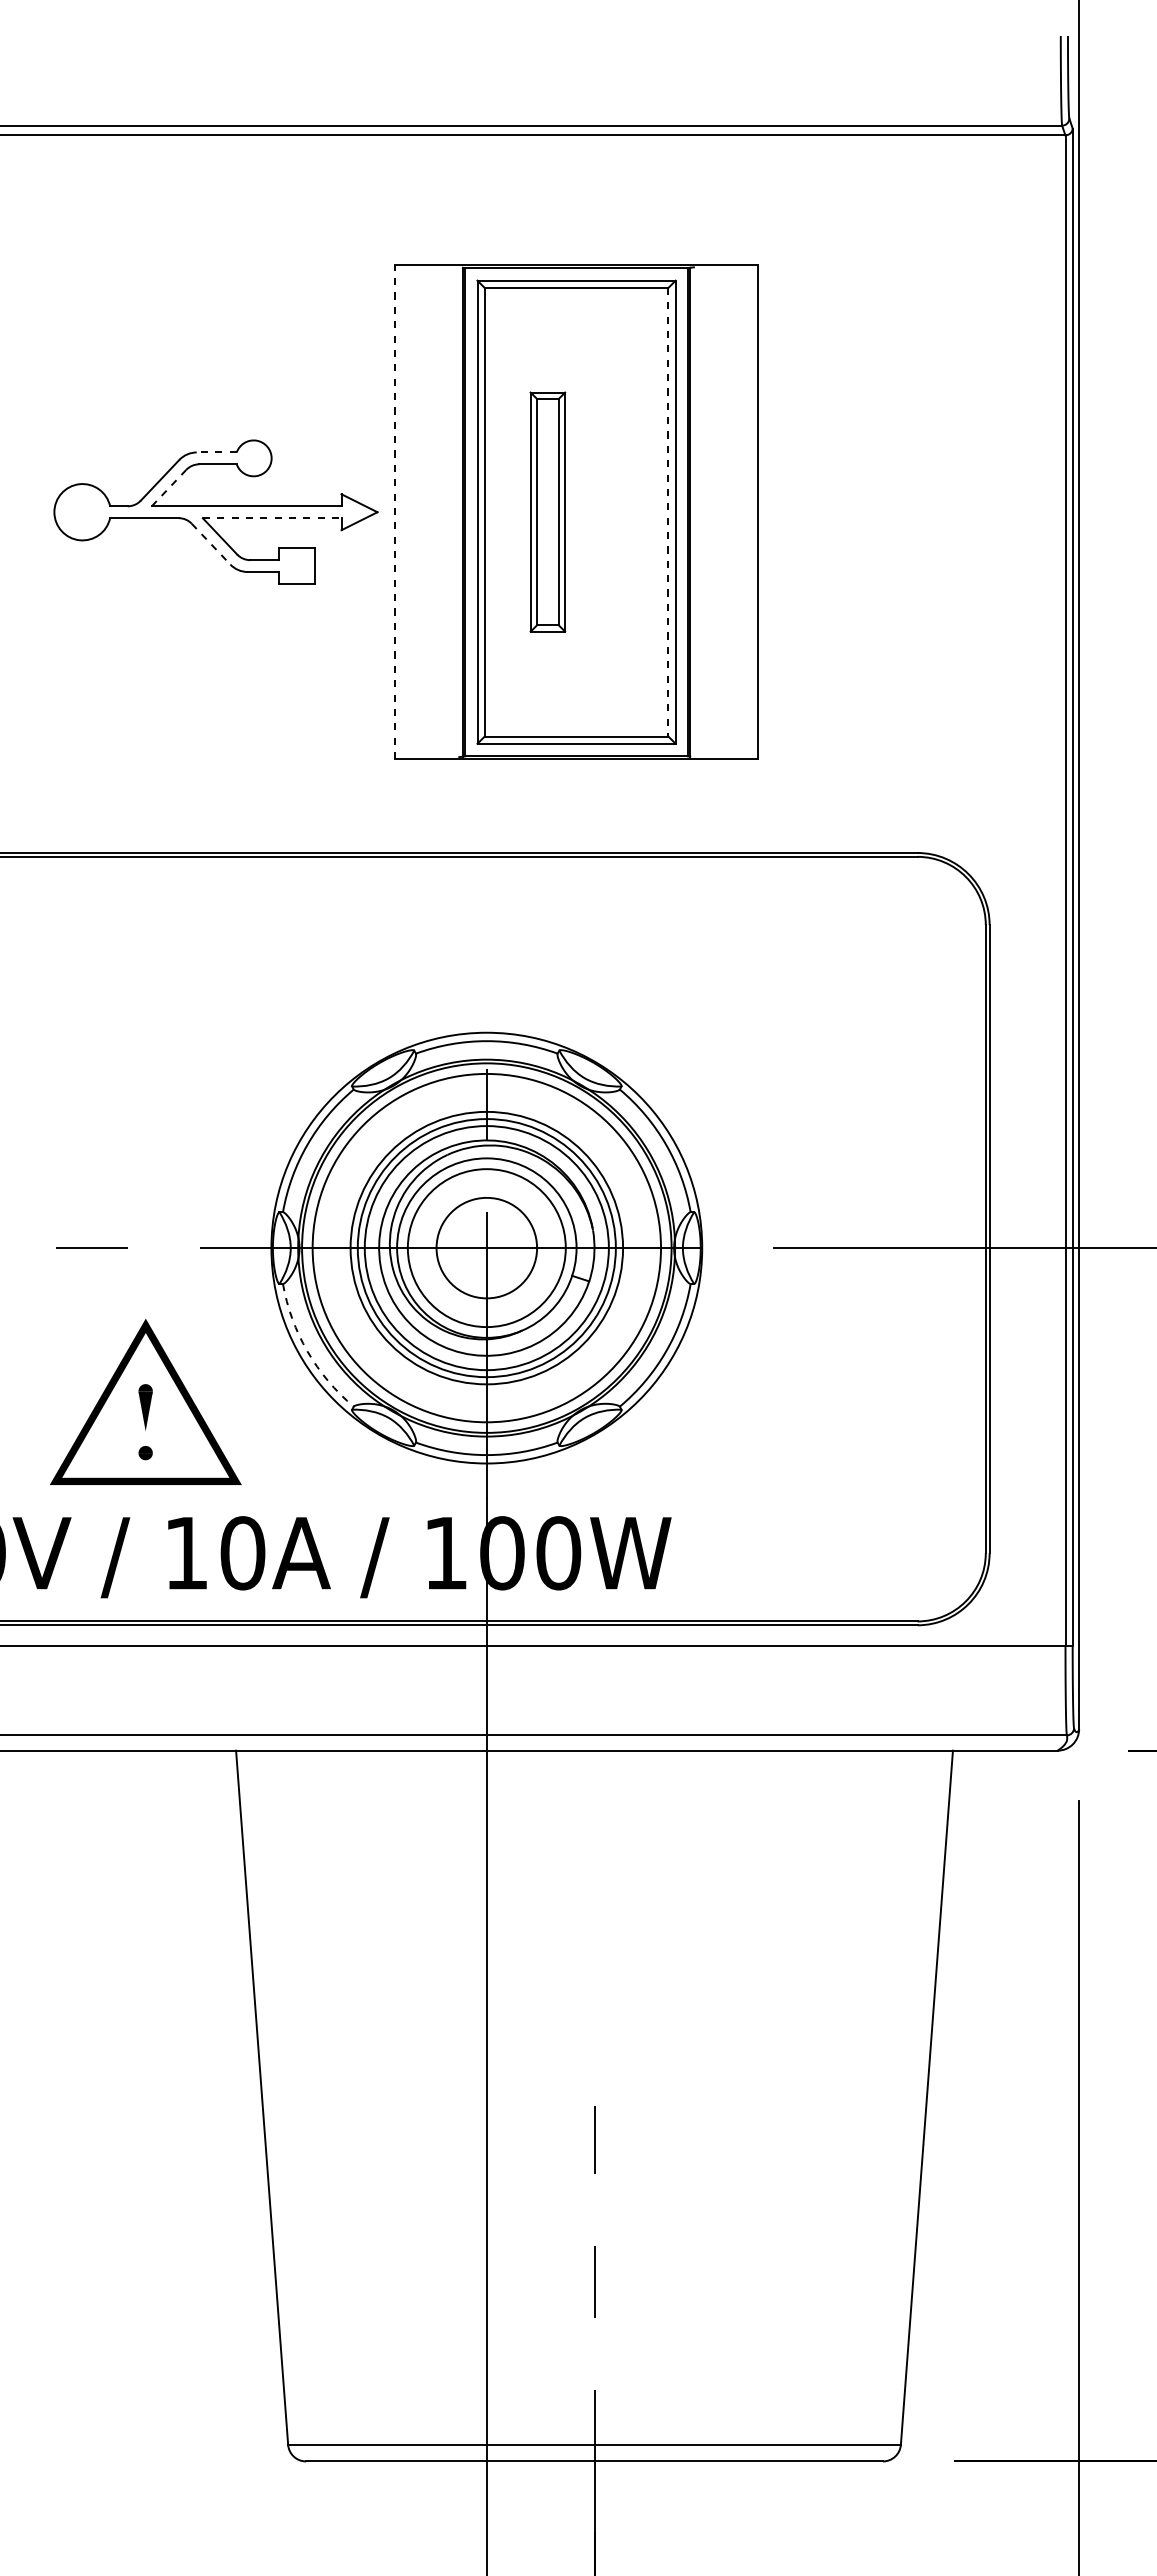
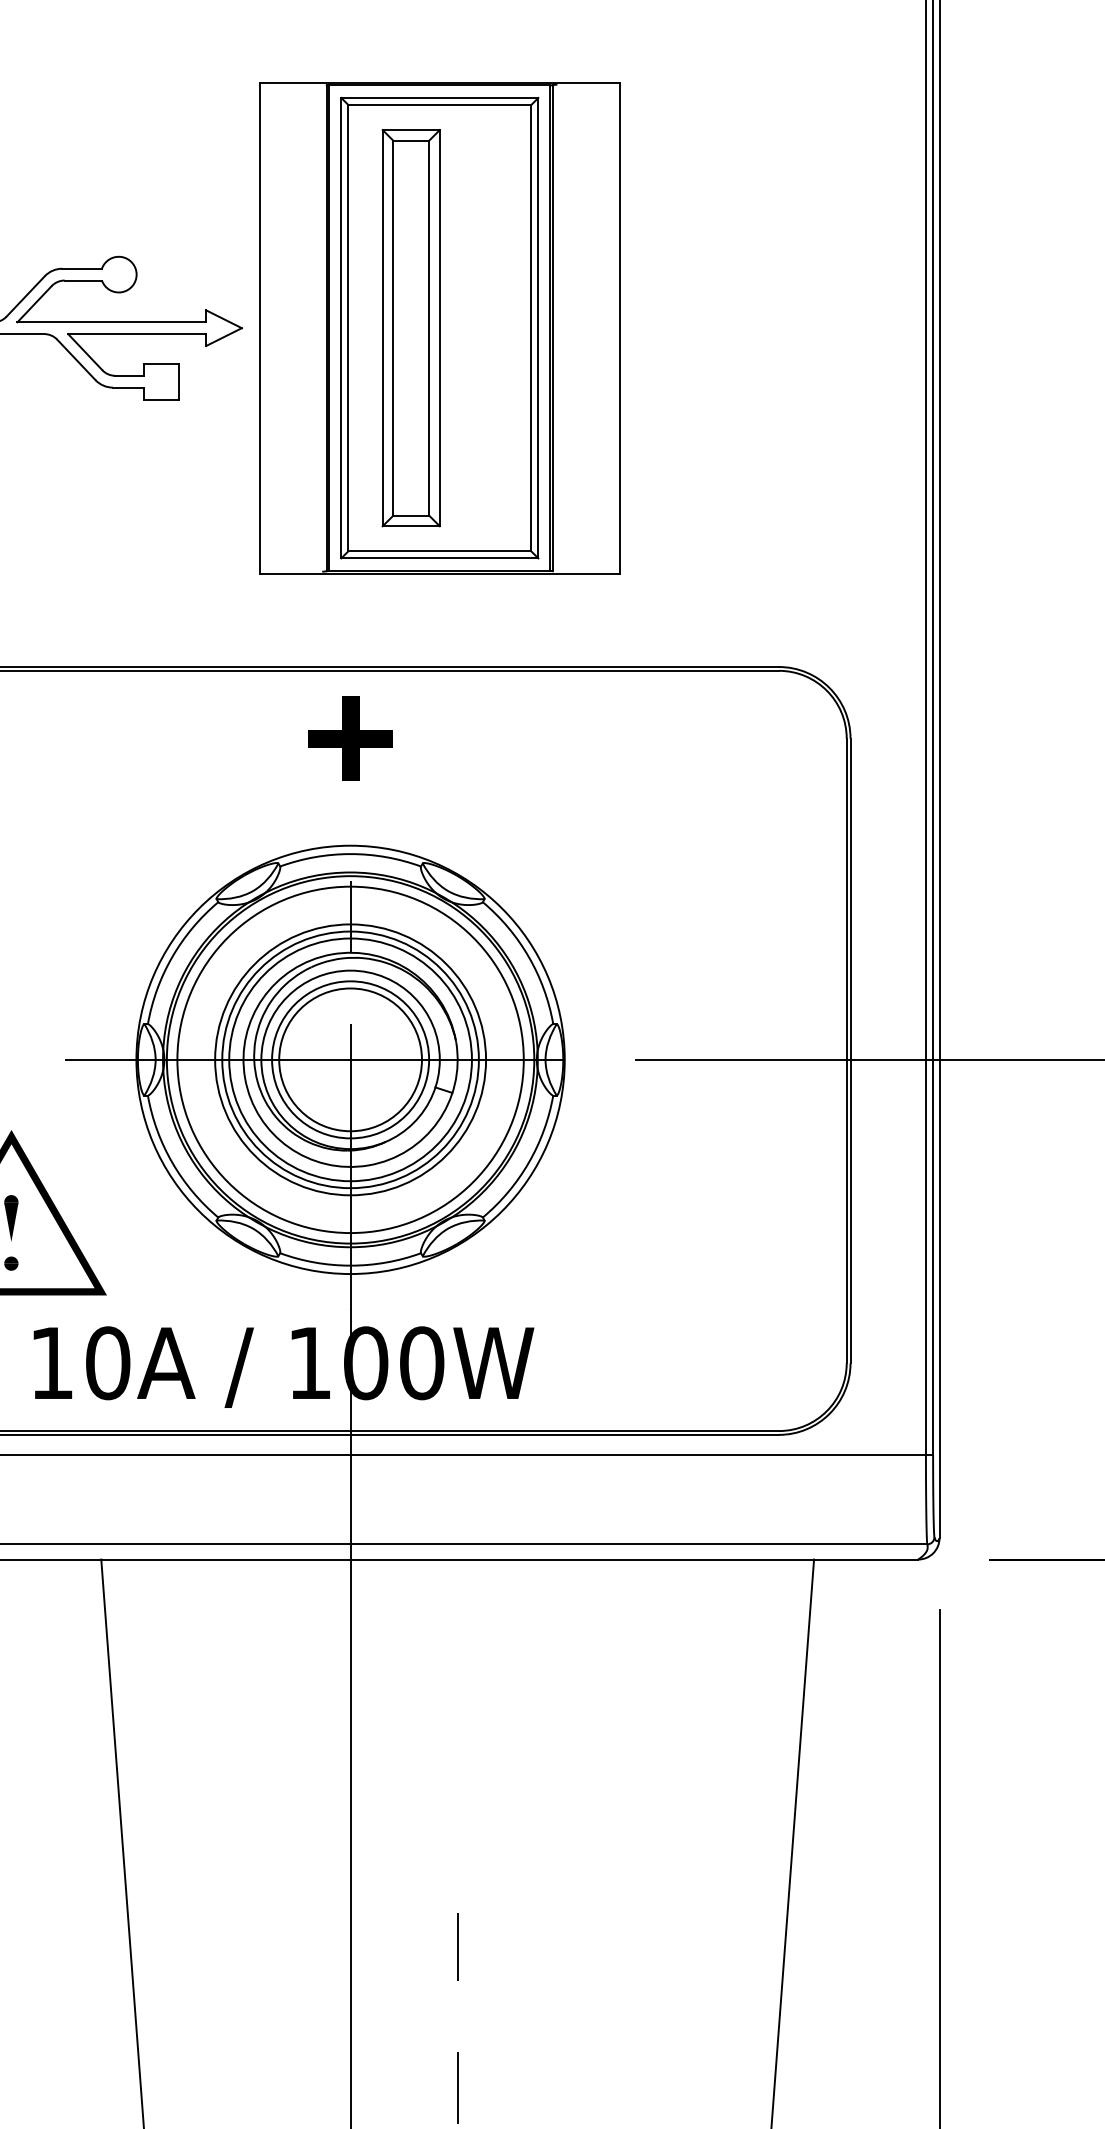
line: (216, 452) -> (81, 268), dashed -> solid
line: (169, 487) -> (35, 303), dashed -> solid
part: (547, 511) -> (410, 327), size x1.67
line: (395, 512) -> (259, 328), dashed -> solid
line: (668, 512) -> (531, 328), dashed -> solid
line: (272, 518) -> (137, 334), dashed -> solid
line: (211, 544) -> (76, 360), dashed -> solid
part: (486, 924) -> (350, 738), added
circle: (486, 1247) -> (350, 1059), size x1.43
arc: (307, 1351) -> (172, 1162), dashed -> solid

